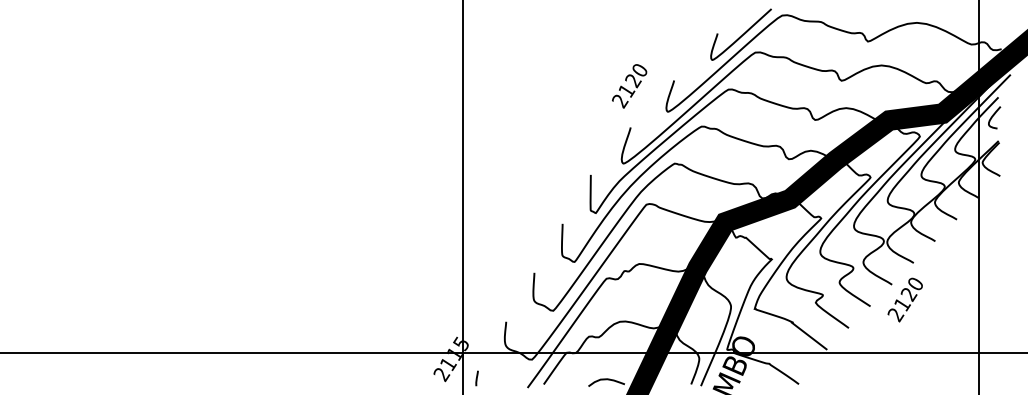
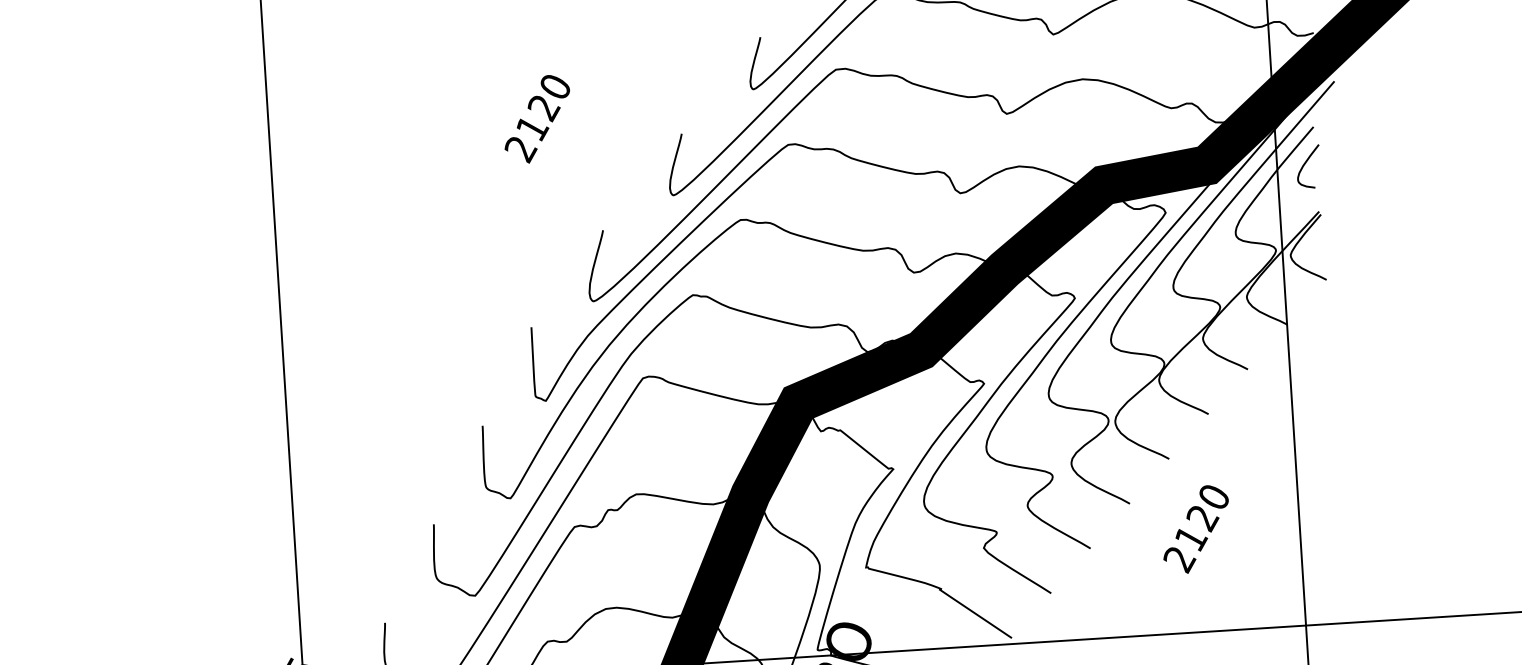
text: (629, 86) -> (537, 119), moved
text: (904, 299) -> (1194, 528), moved

